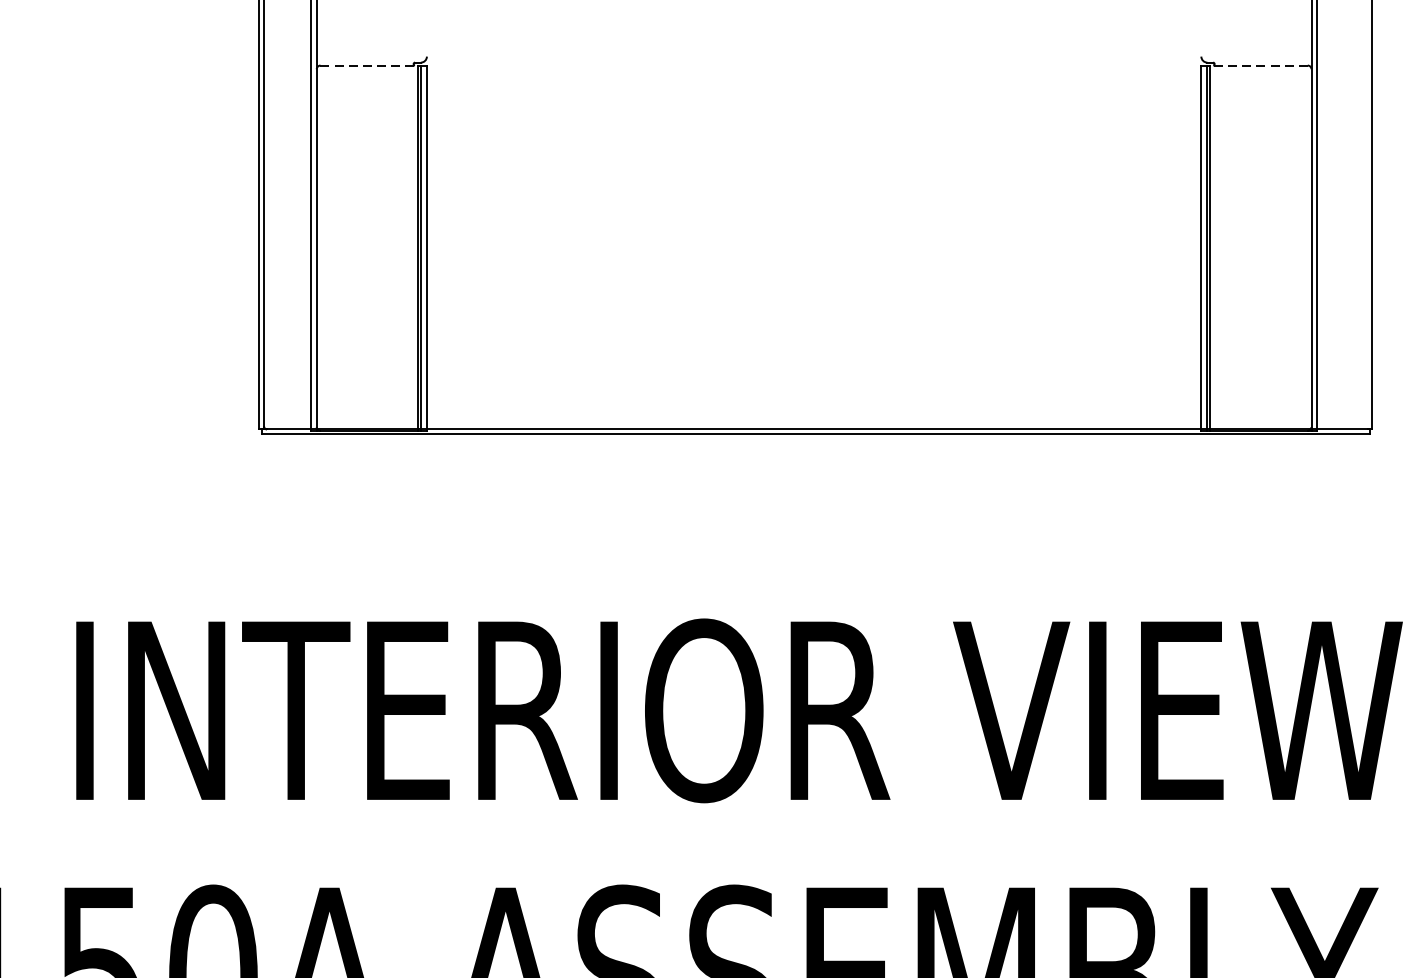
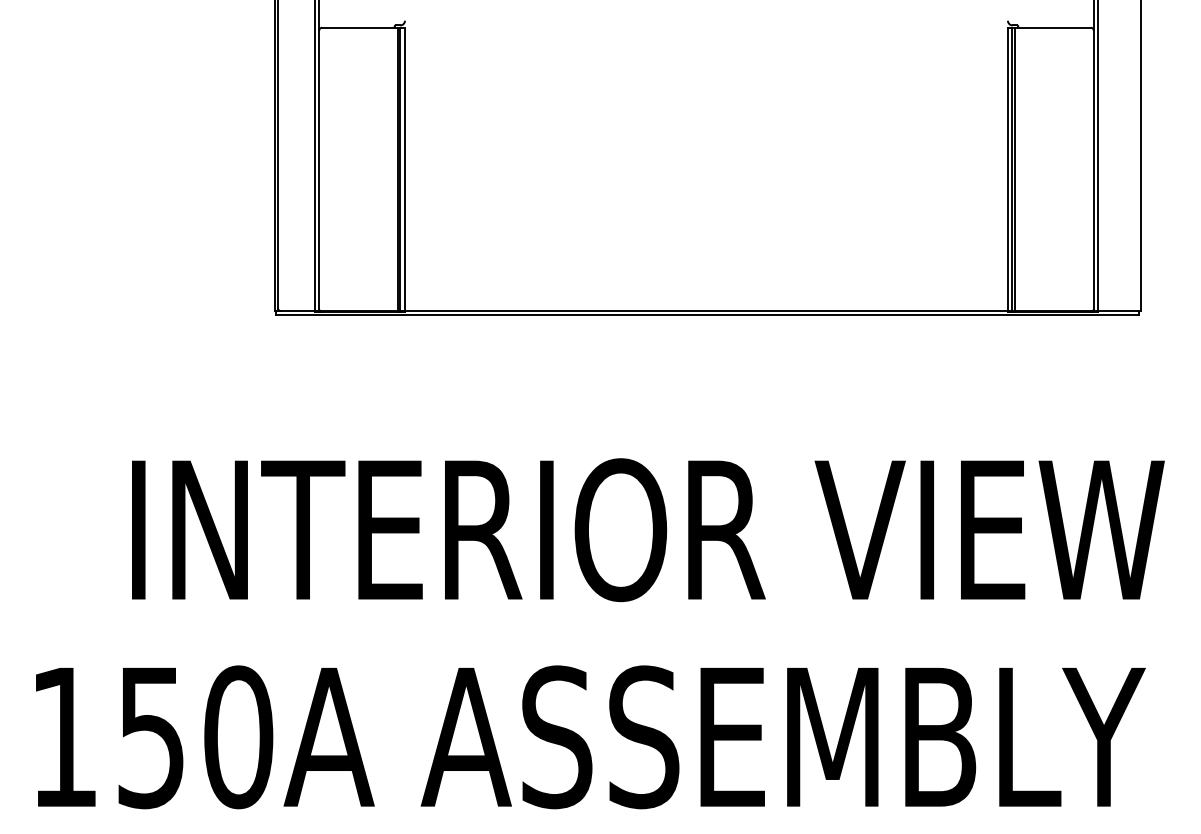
line: (369, 65) -> (360, 27), dashed -> solid
line: (1258, 65) -> (1052, 27), dashed -> solid

